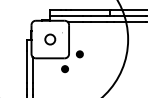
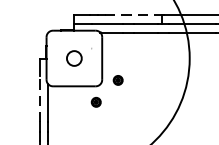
line: (90, 10) -> (133, 15), solid -> dashed
line: (26, 66) -> (39, 98), solid -> dashed

